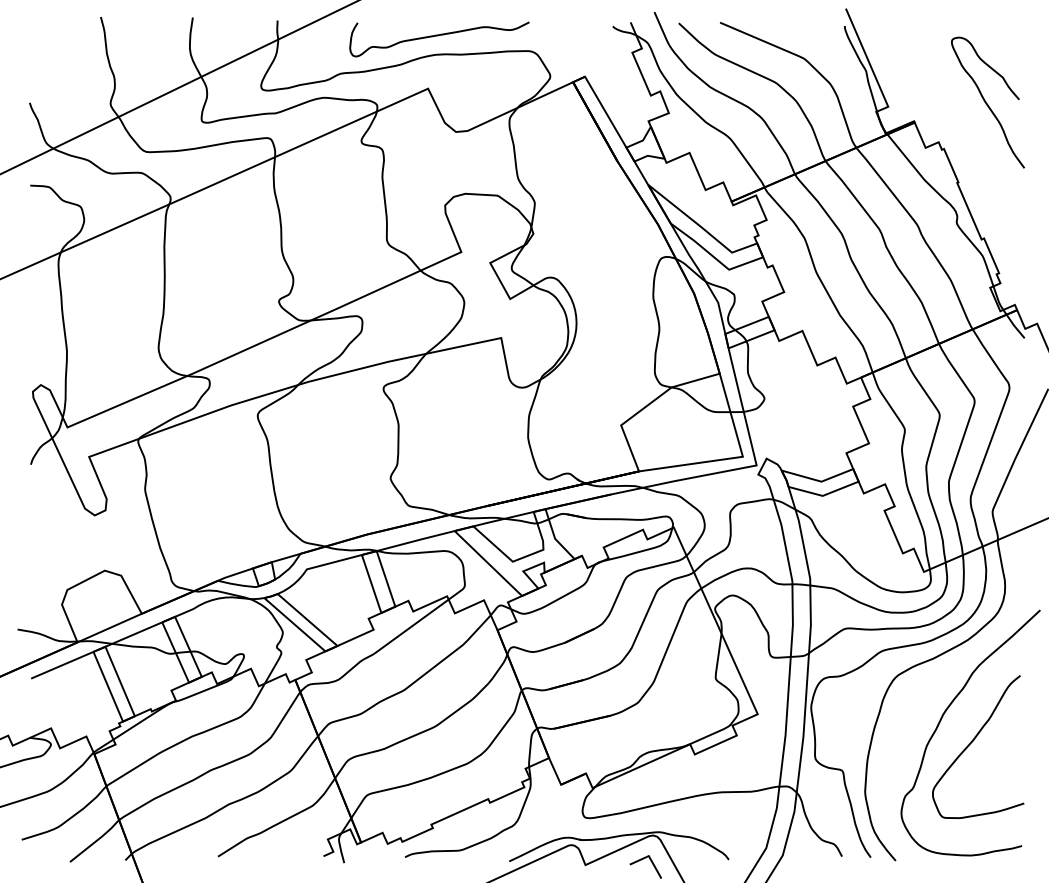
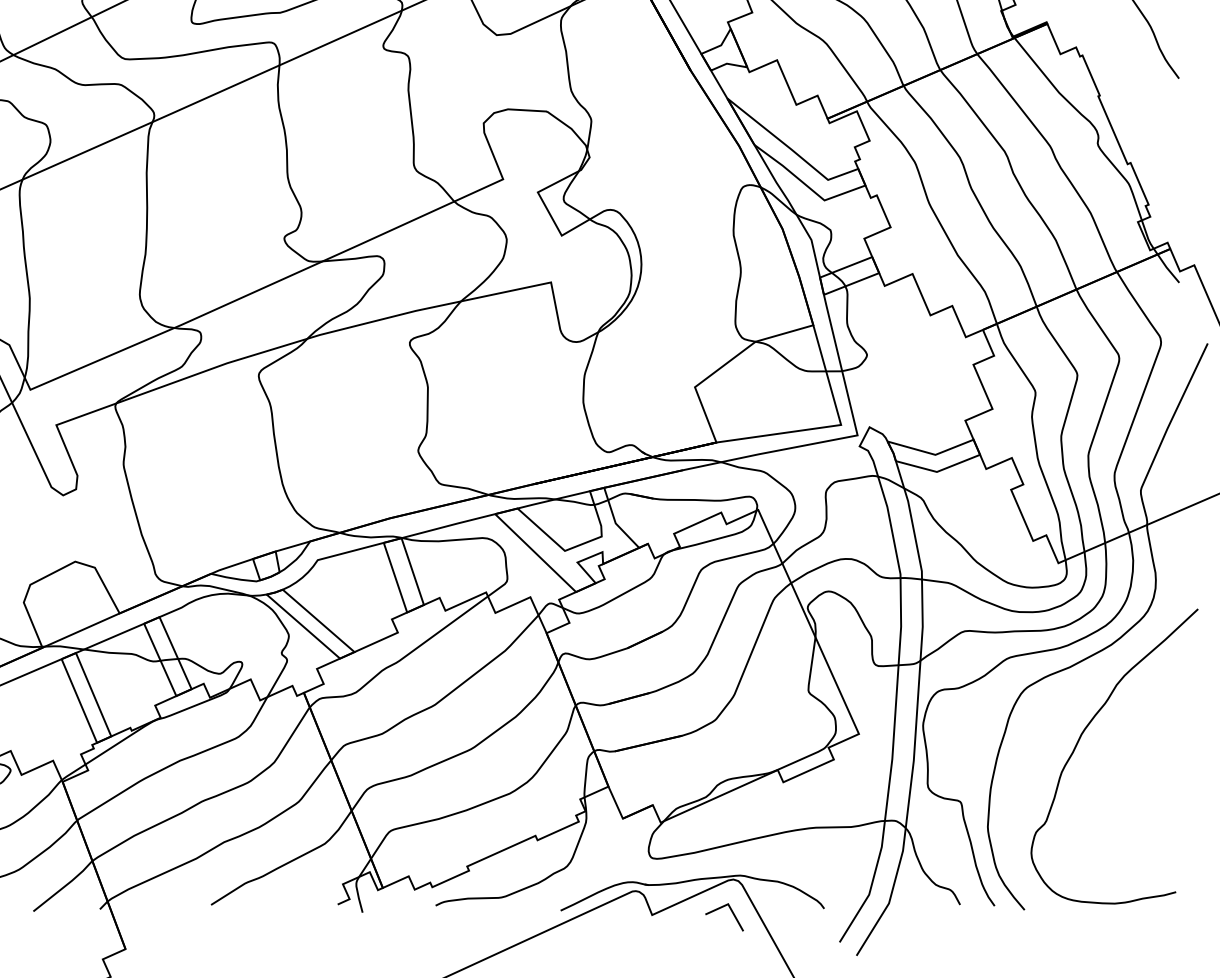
curve: (973, 741) -> (1117, 766), removed

